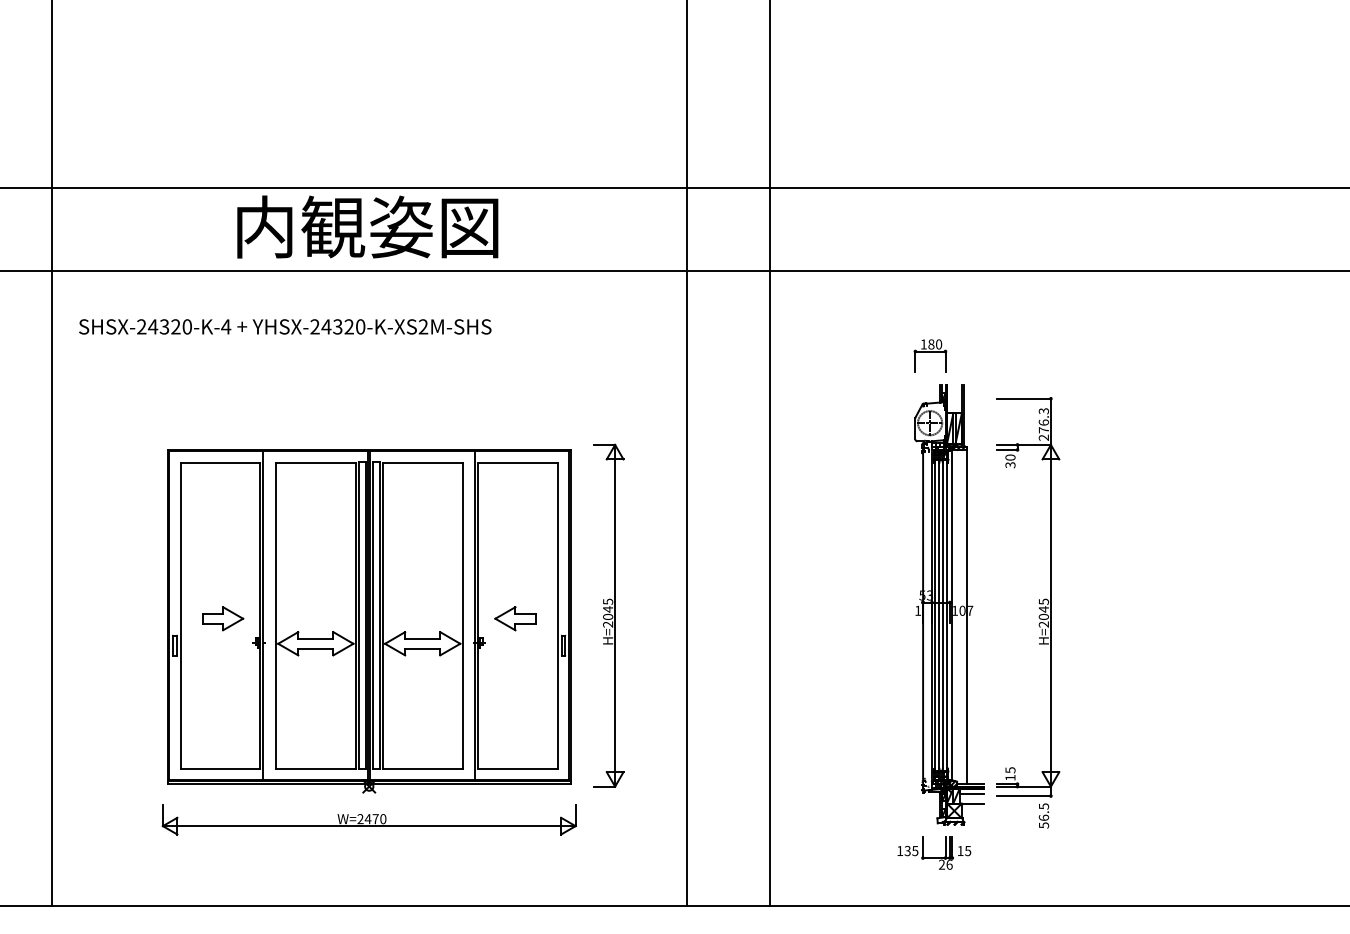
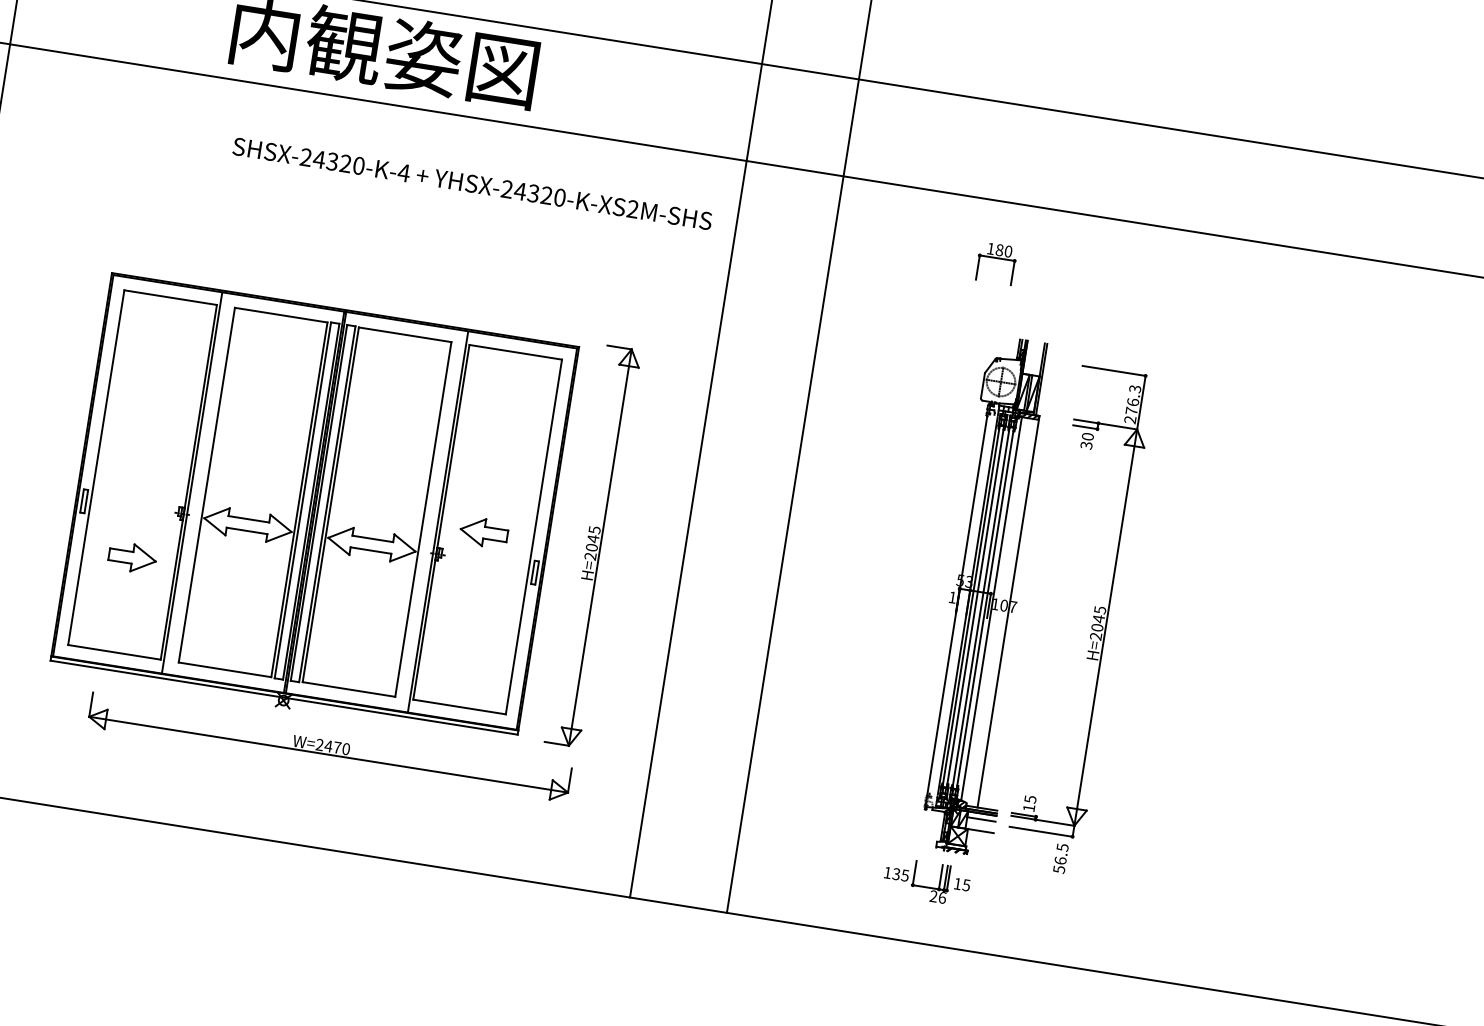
text: (285, 326) -> (472, 183), moved
part: (930, 355) -> (996, 262), moved
part: (223, 618) -> (133, 557), moved
part: (368, 819) -> (328, 746), moved

